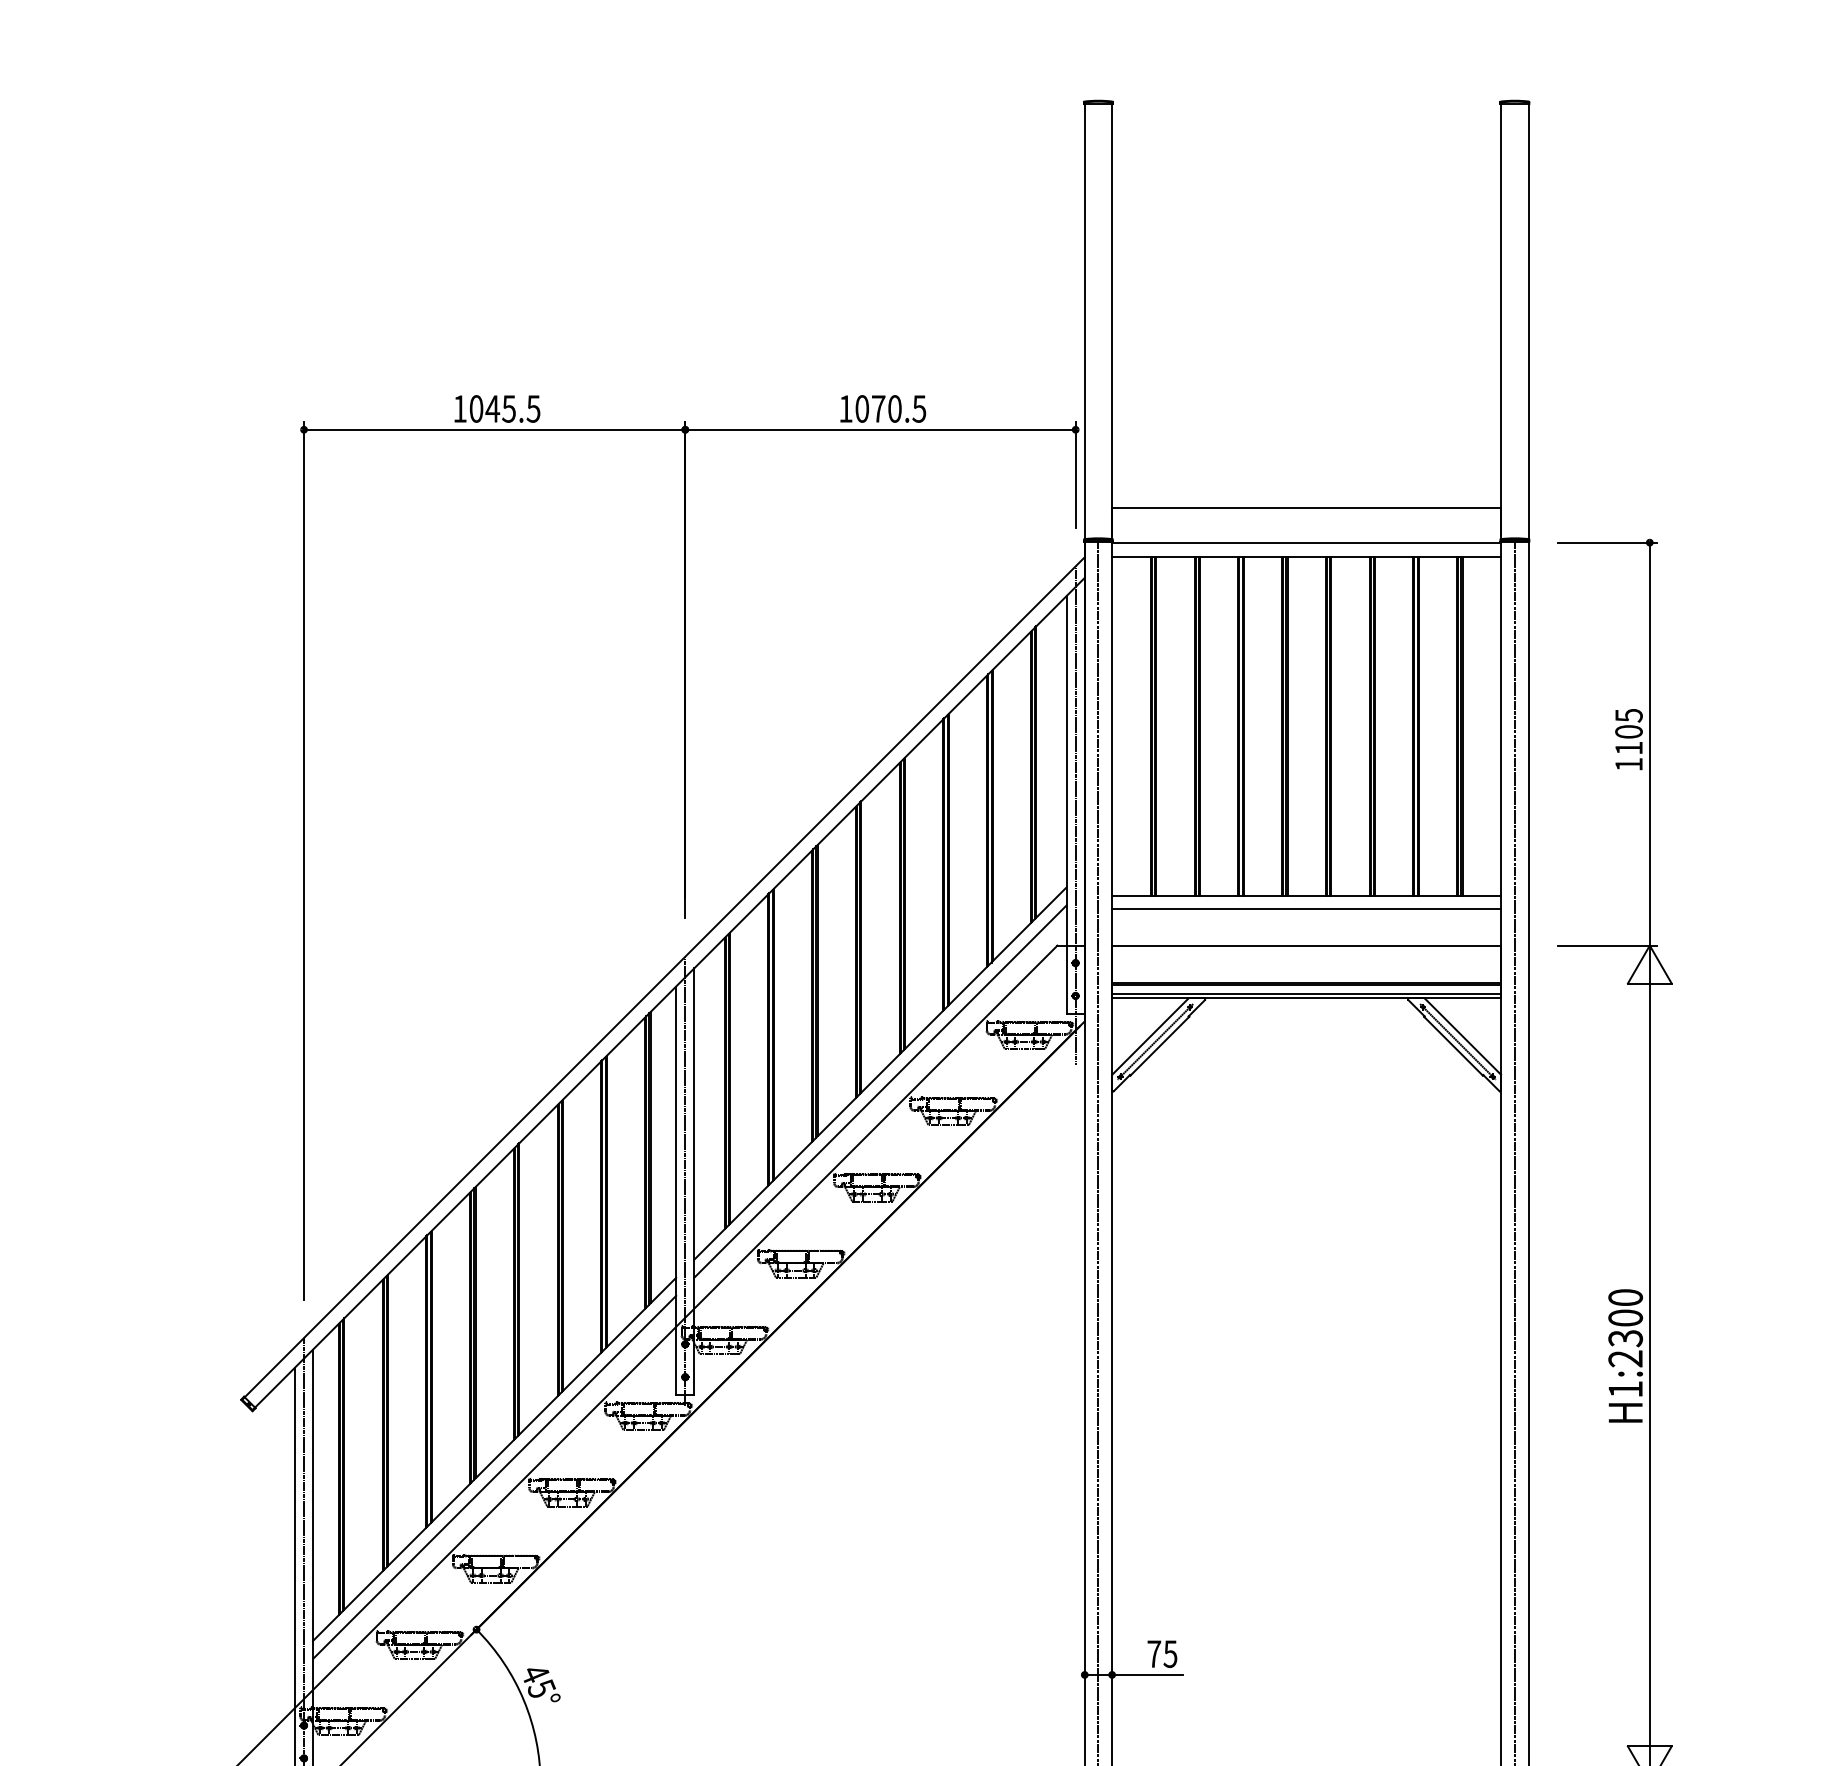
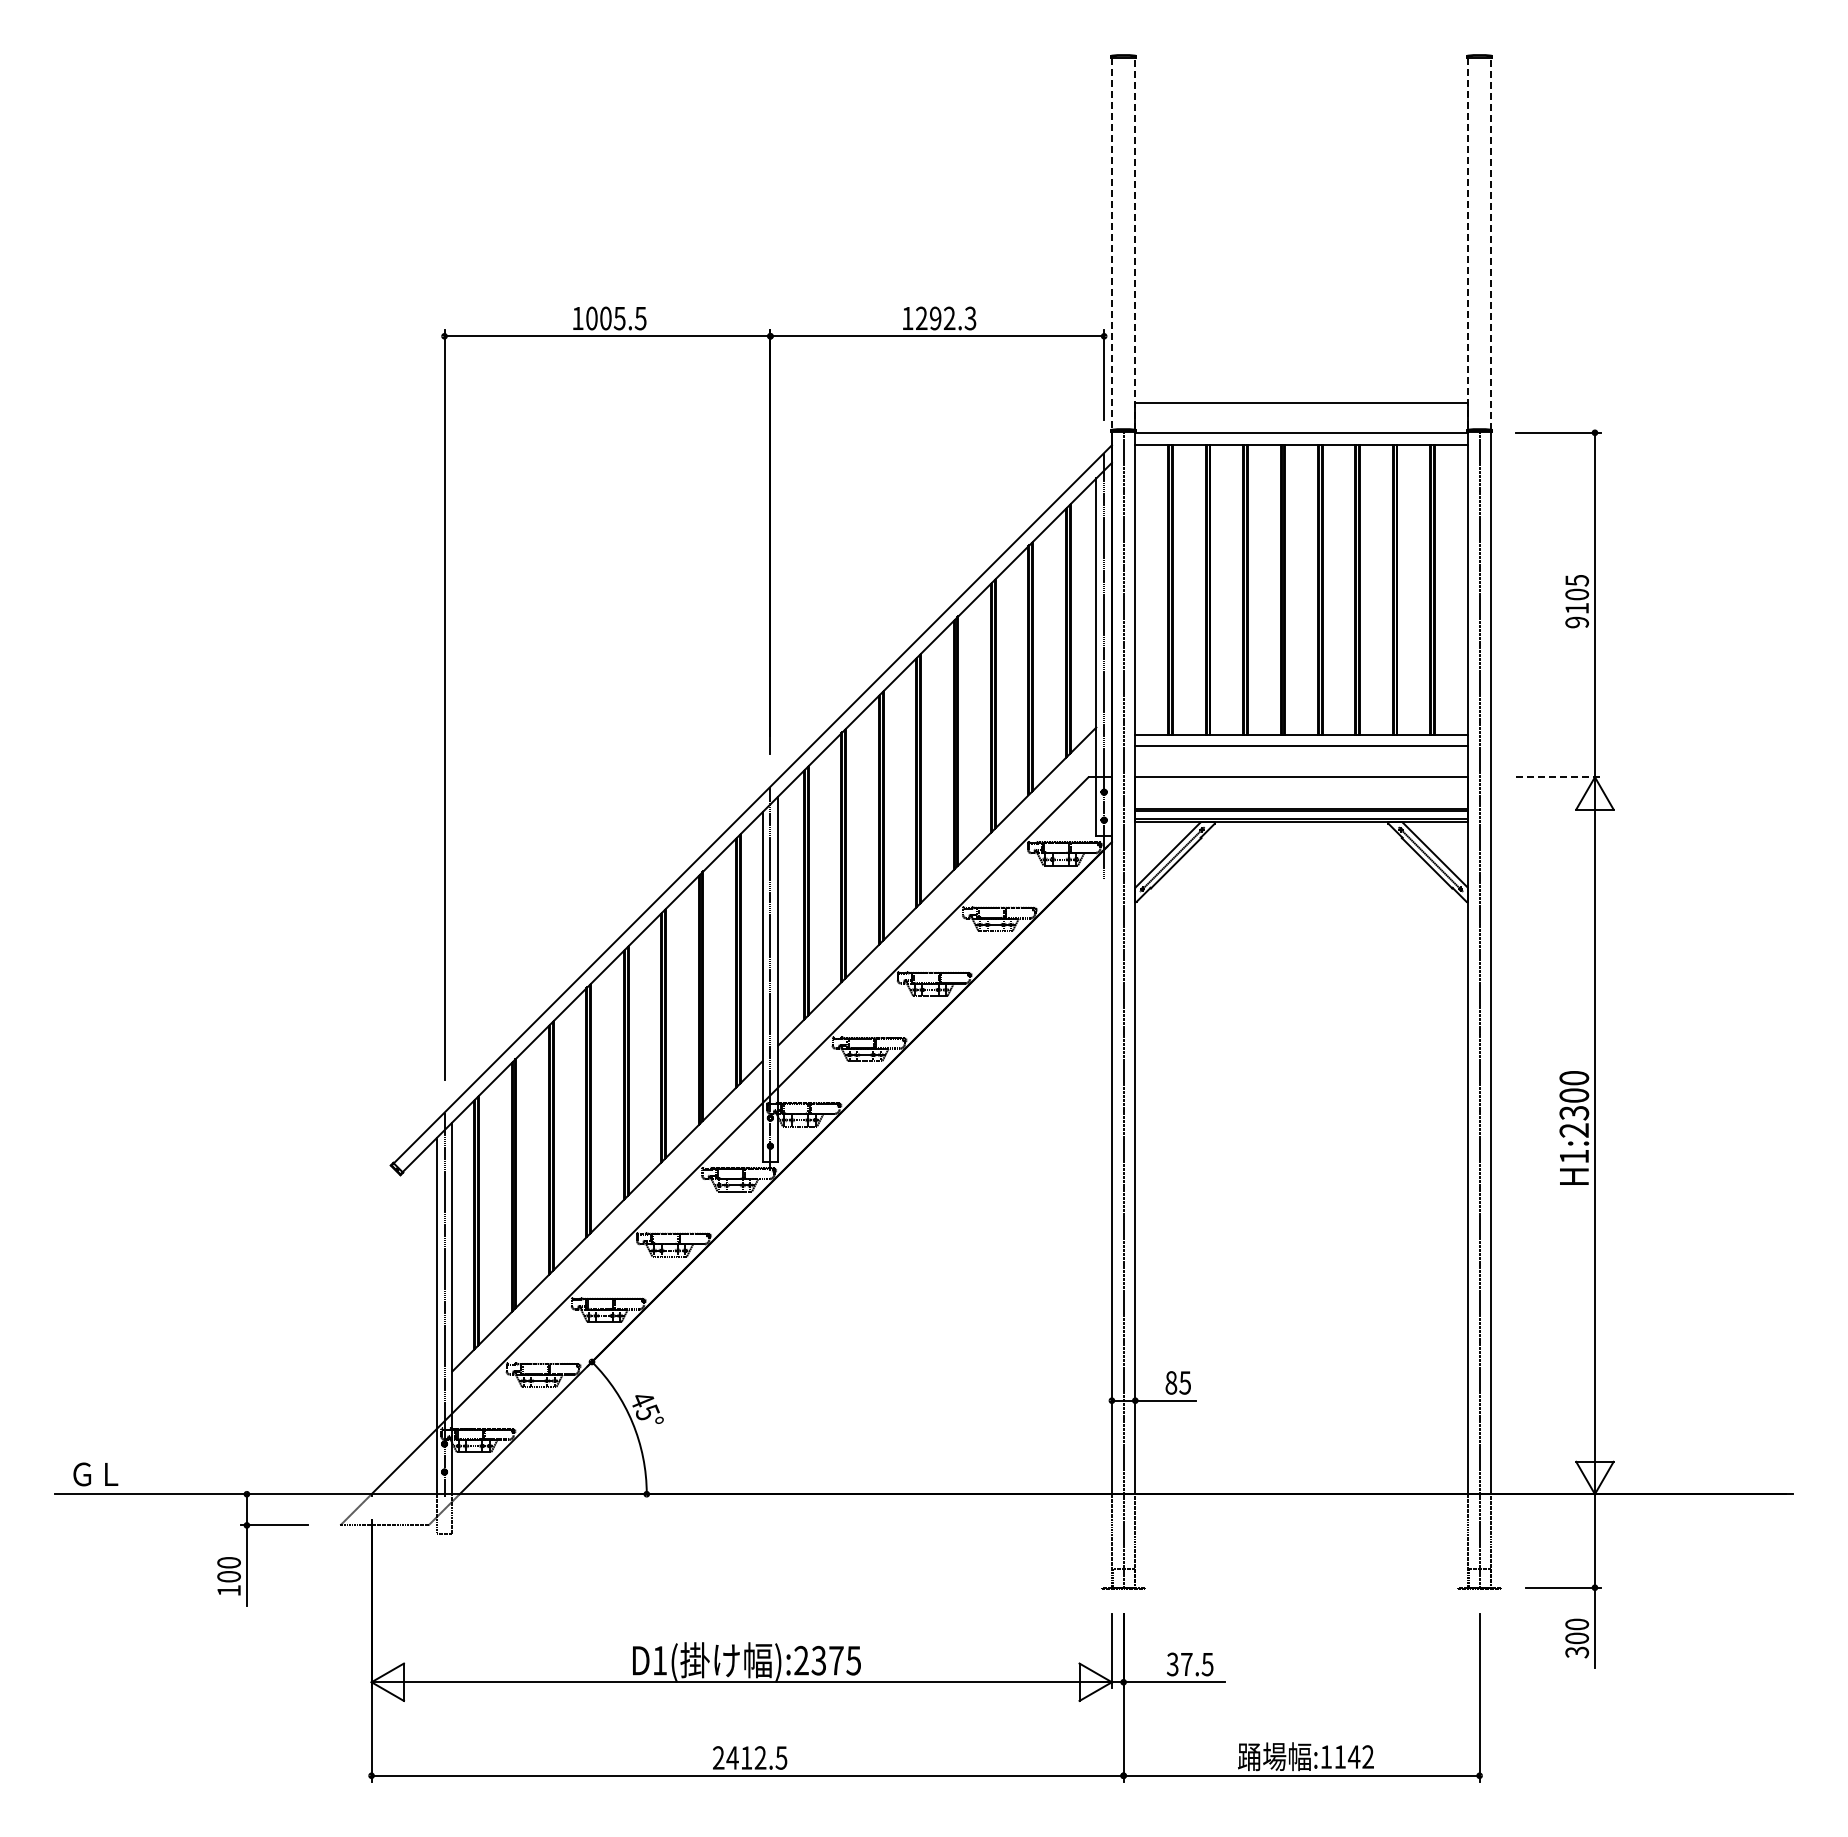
line: (1084, 321) -> (1111, 243), solid -> dashed
line: (1112, 321) -> (1135, 243), solid -> dashed
line: (1500, 321) -> (1467, 243), solid -> dashed
line: (1528, 321) -> (1491, 243), solid -> dashed
text: (492, 408) -> (605, 318), 1045.5 -> 1005.5
text: (891, 408) -> (946, 318), 1070.5 -> 1292.3
text: (1629, 764) -> (1577, 622), 1105 -> 9105
line: (1608, 945) -> (1559, 777), solid -> dashed
line: (880, 1090) -> (937, 901), removed
line: (494, 1477) -> (607, 1231), removed
text: (1154, 1653) -> (1171, 1382), 75 -> 85

